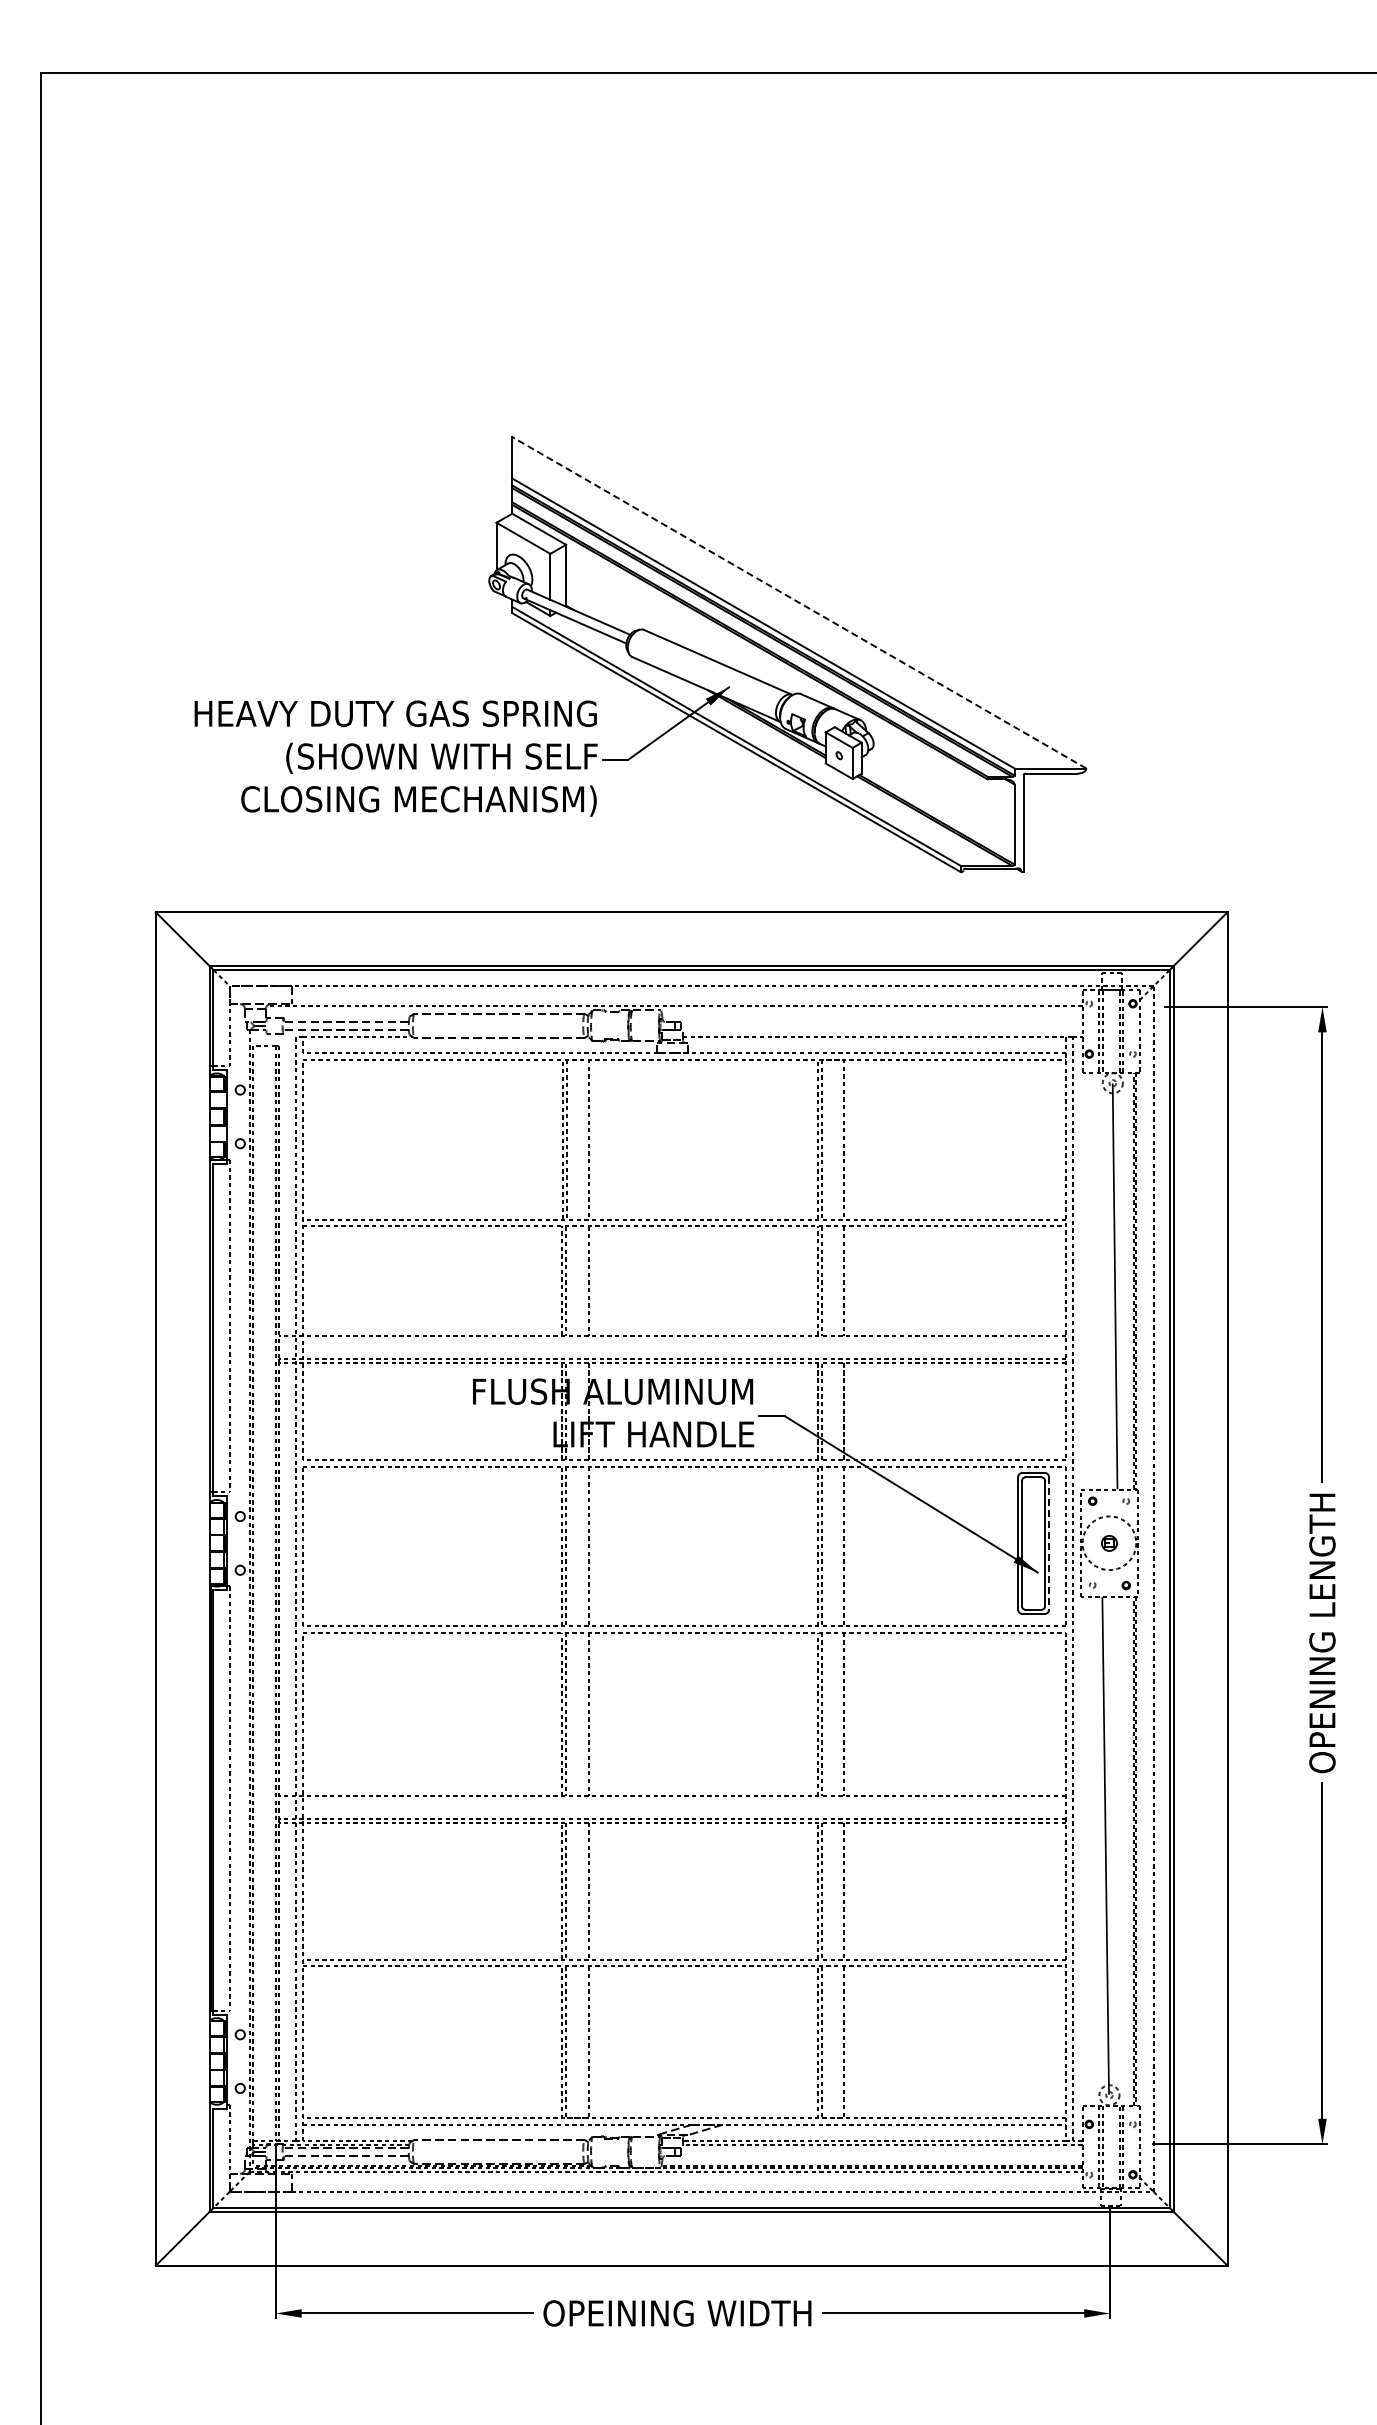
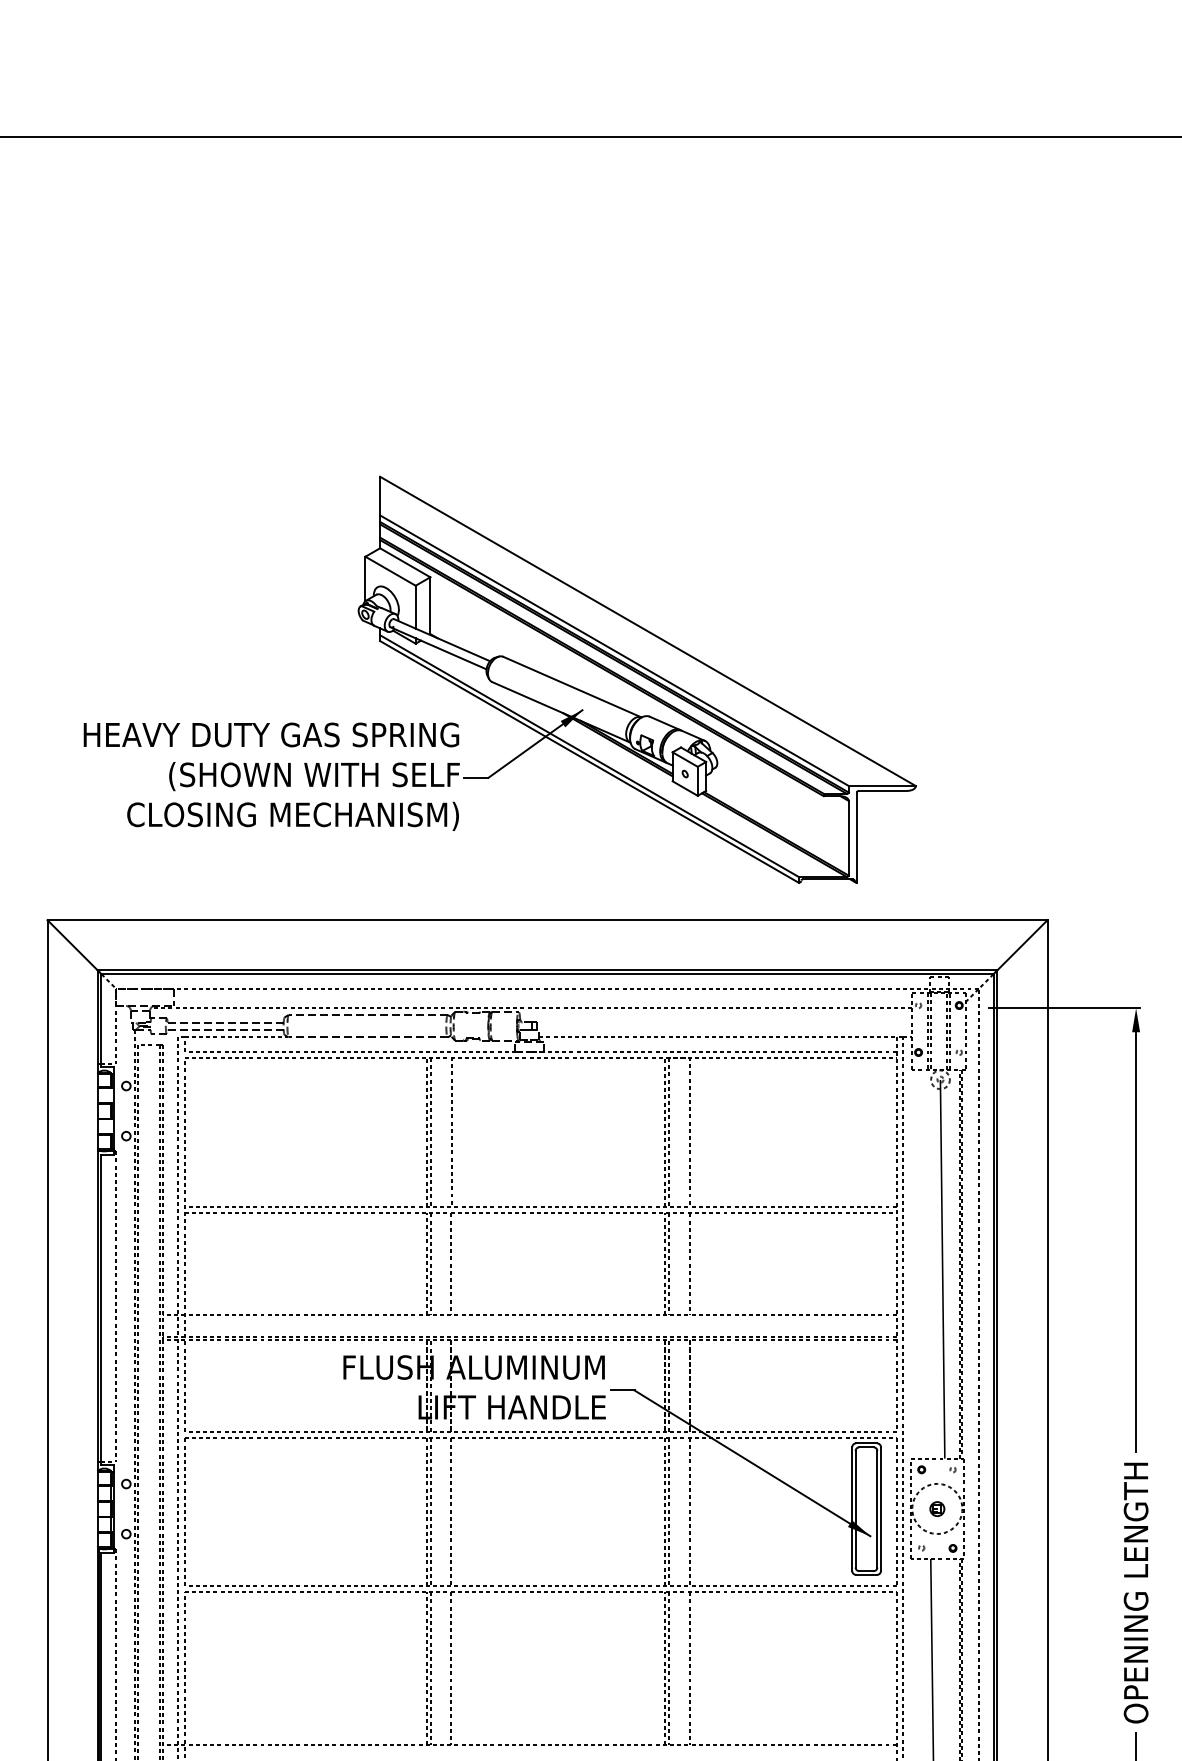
line: (798, 602) -> (647, 631), dashed -> solid
line: (1049, 1543) -> (881, 1509), dashed -> solid

